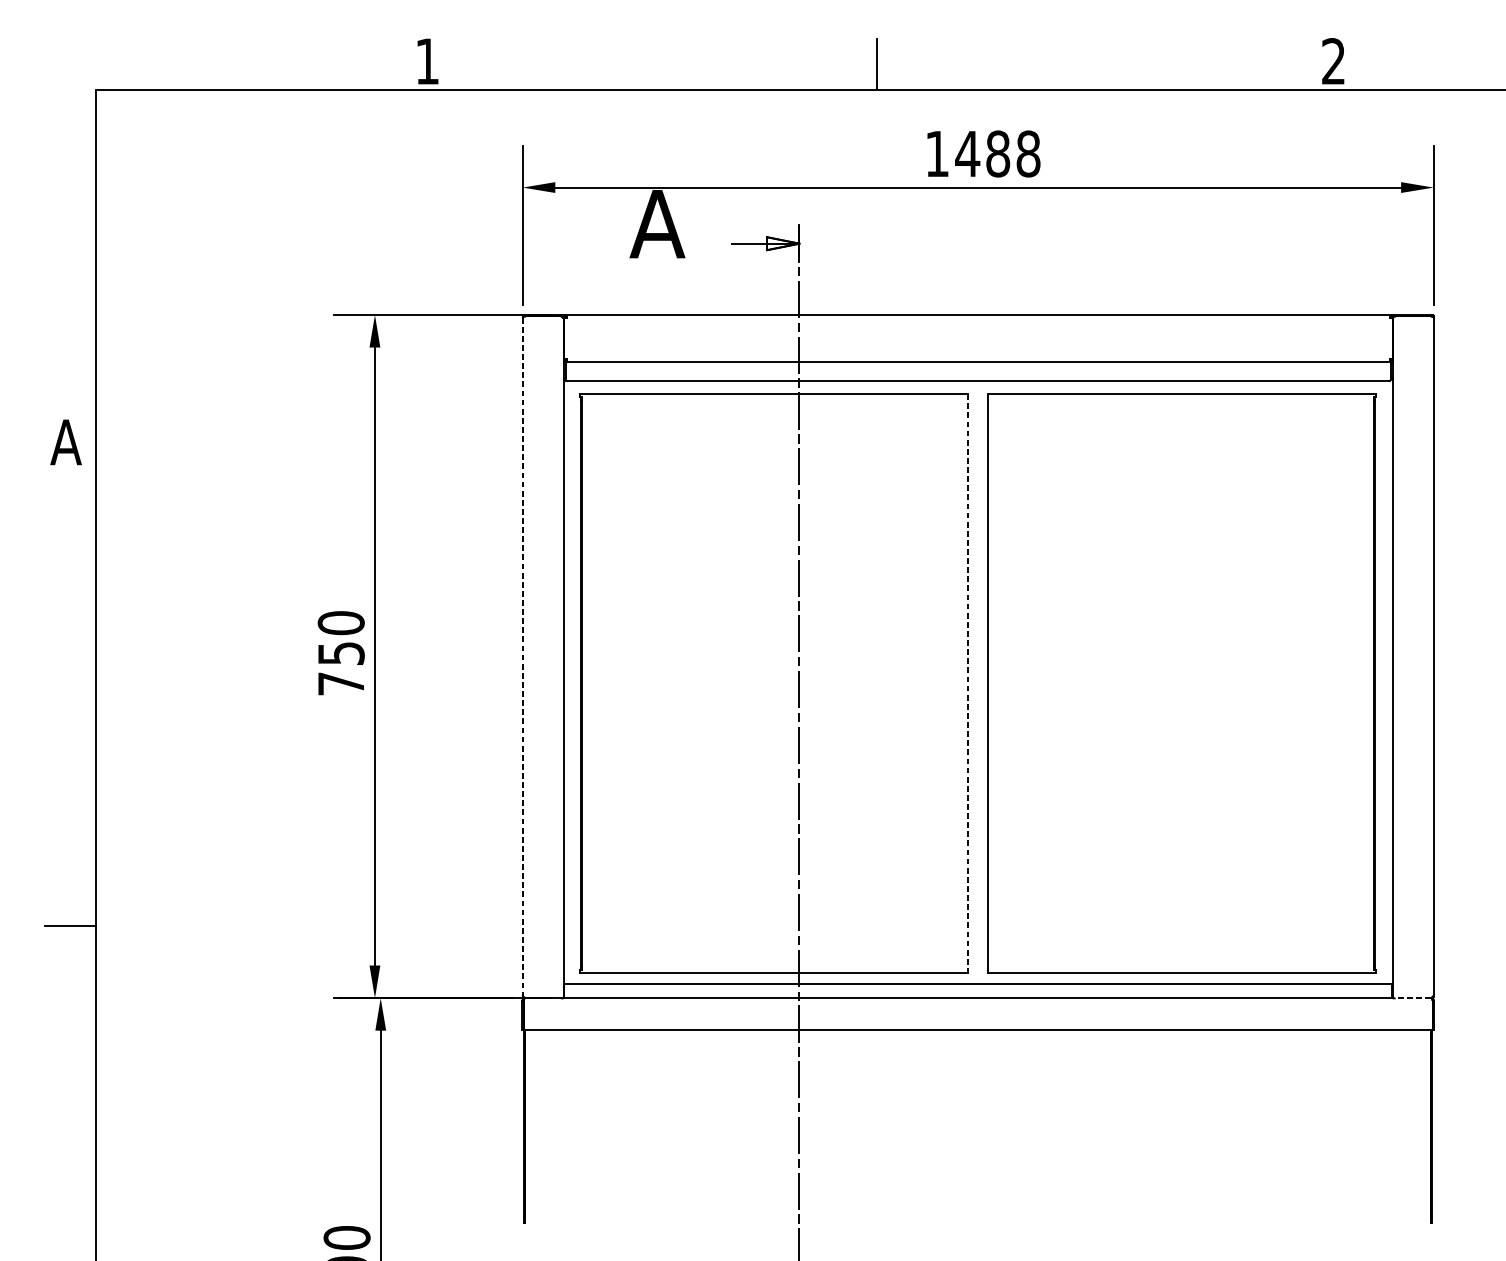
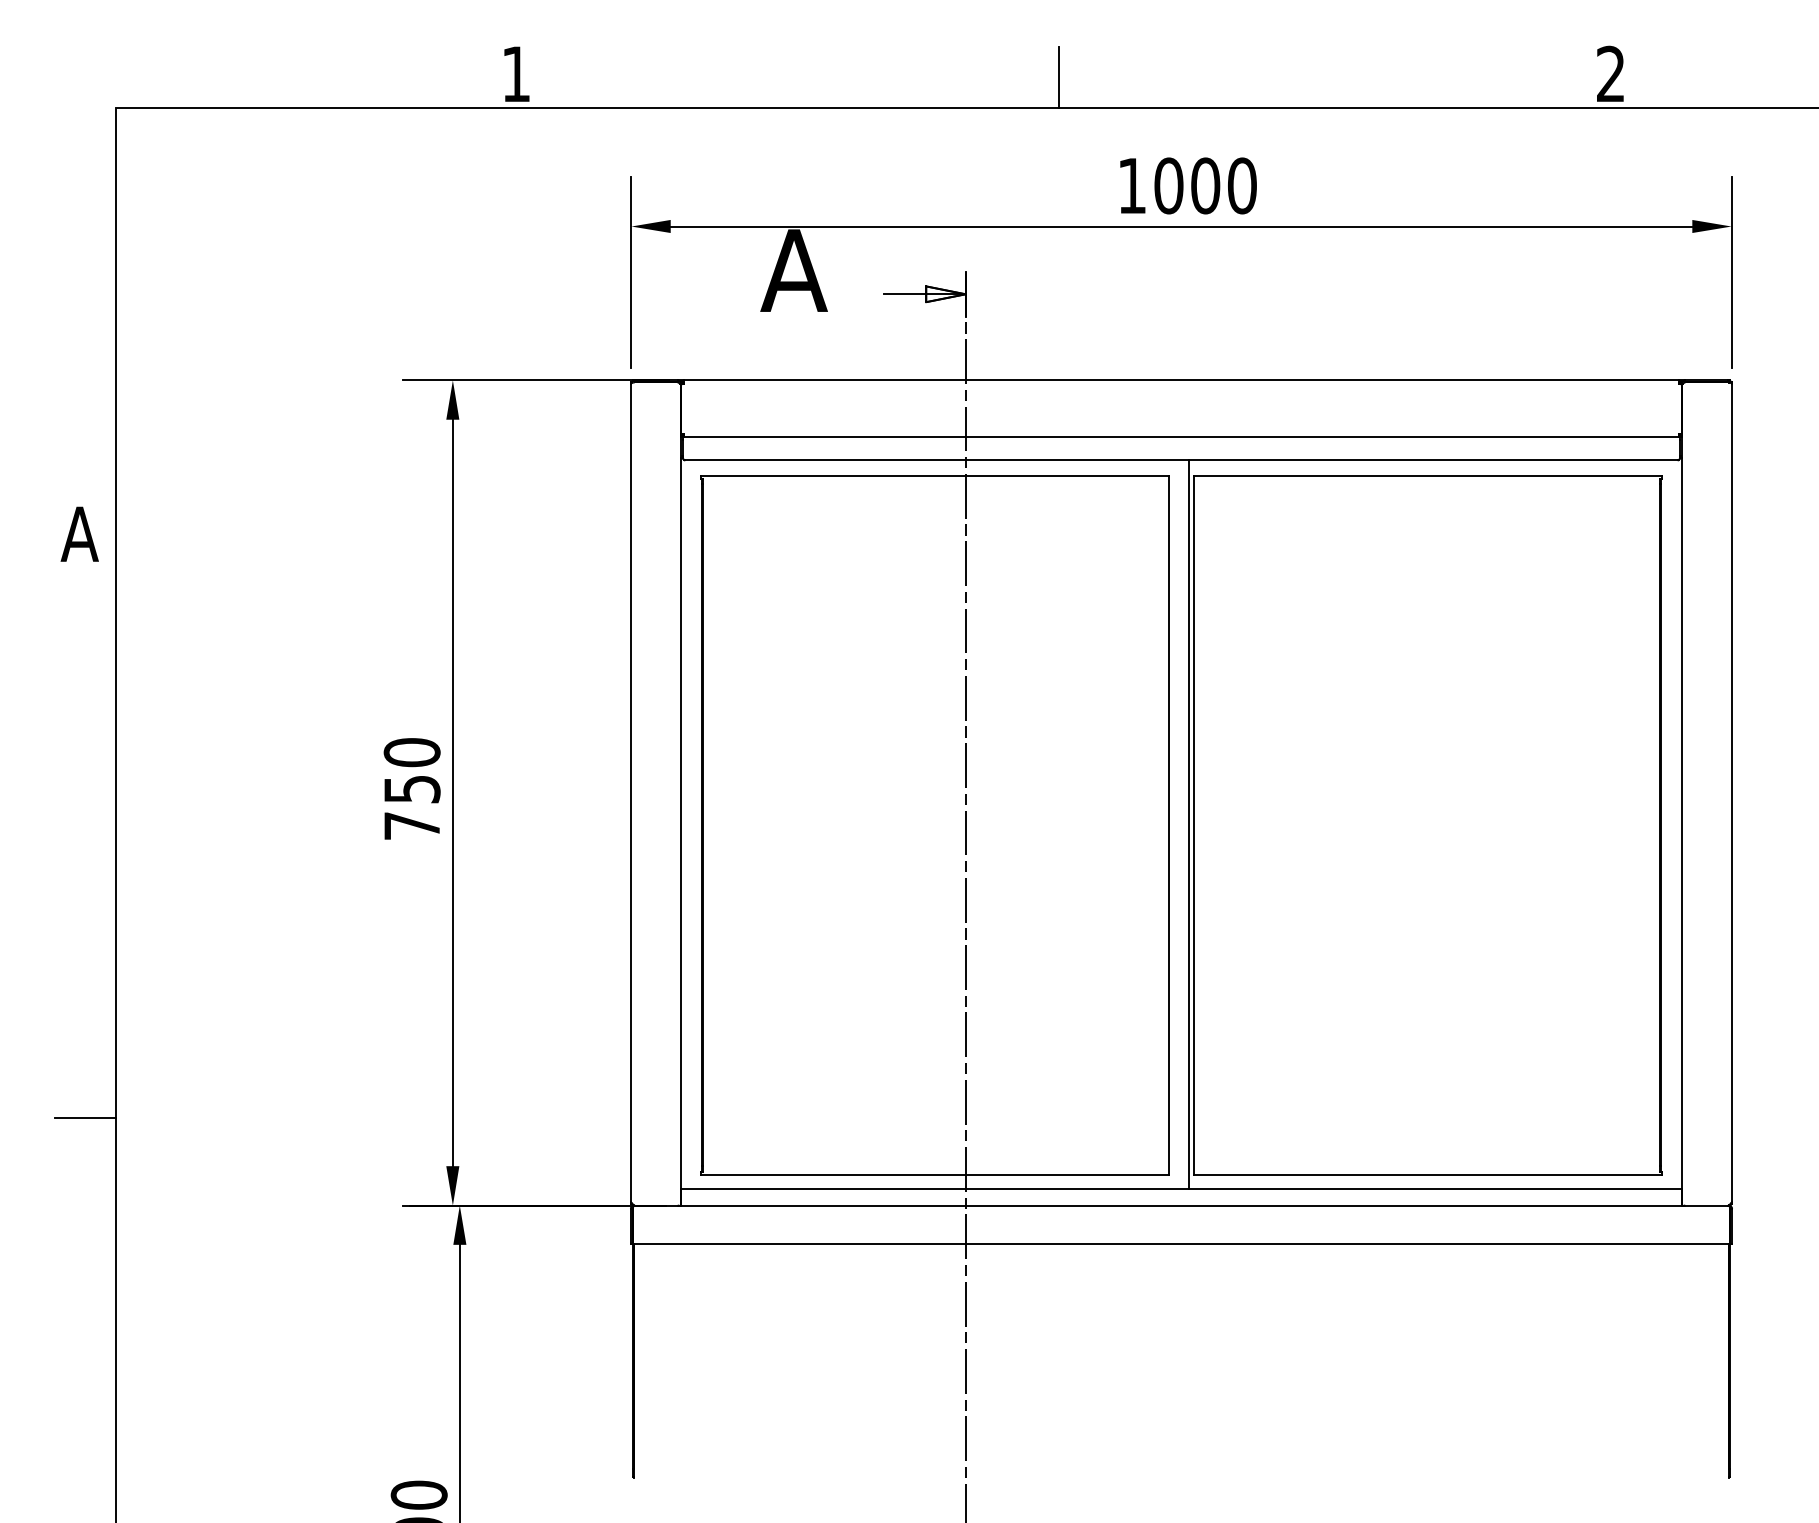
text: (997, 153) -> (1204, 185), 1488 -> 1000
line: (522, 656) -> (631, 793), dashed -> solid
line: (984, 682) -> (1189, 824), added
line: (968, 683) -> (1169, 825), dashed -> solid
line: (1412, 998) -> (1706, 1205), dashed -> solid

